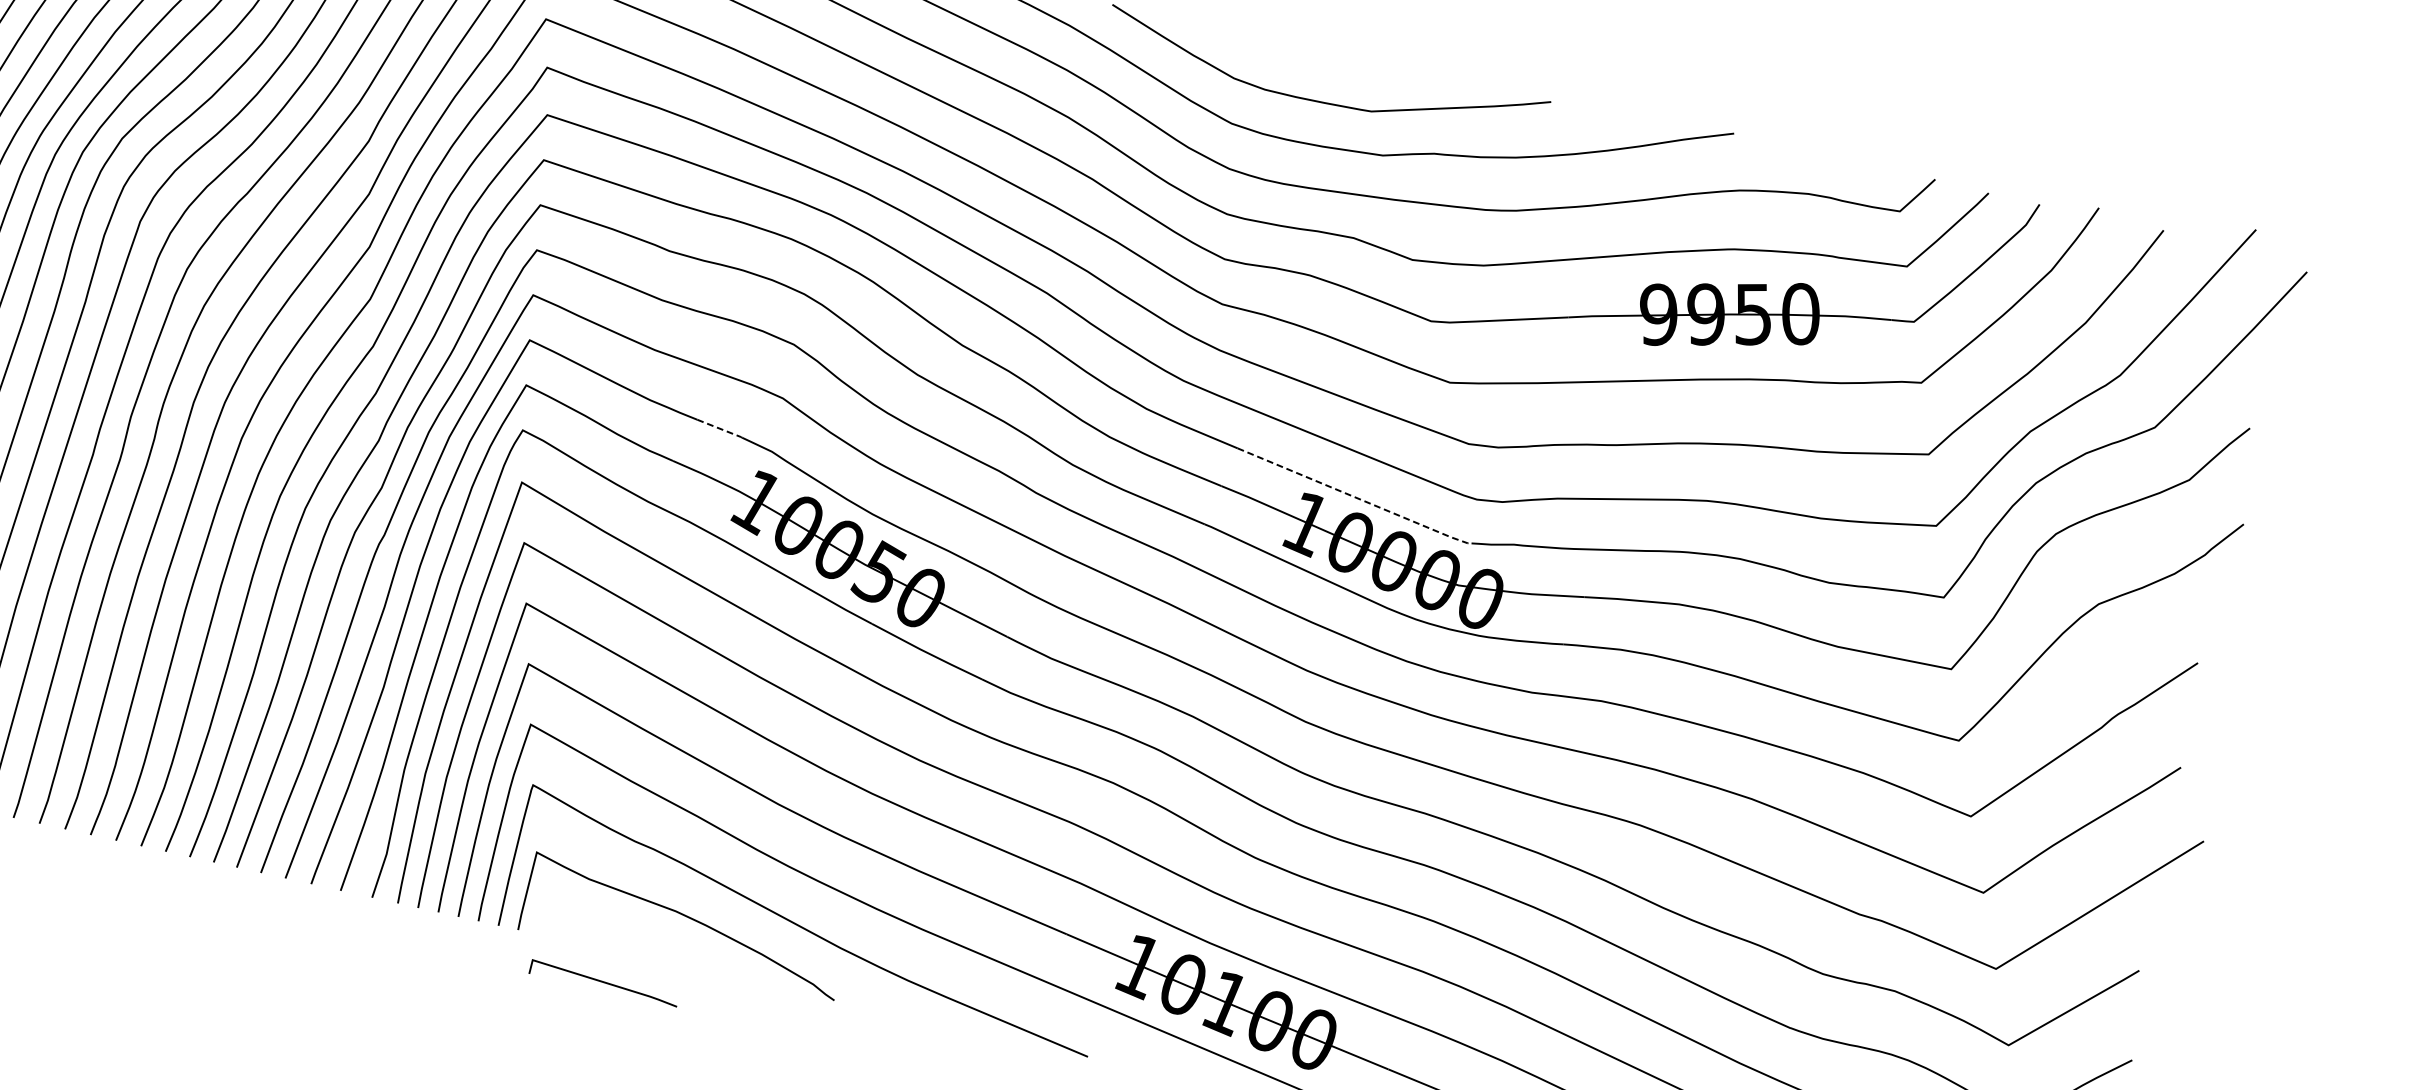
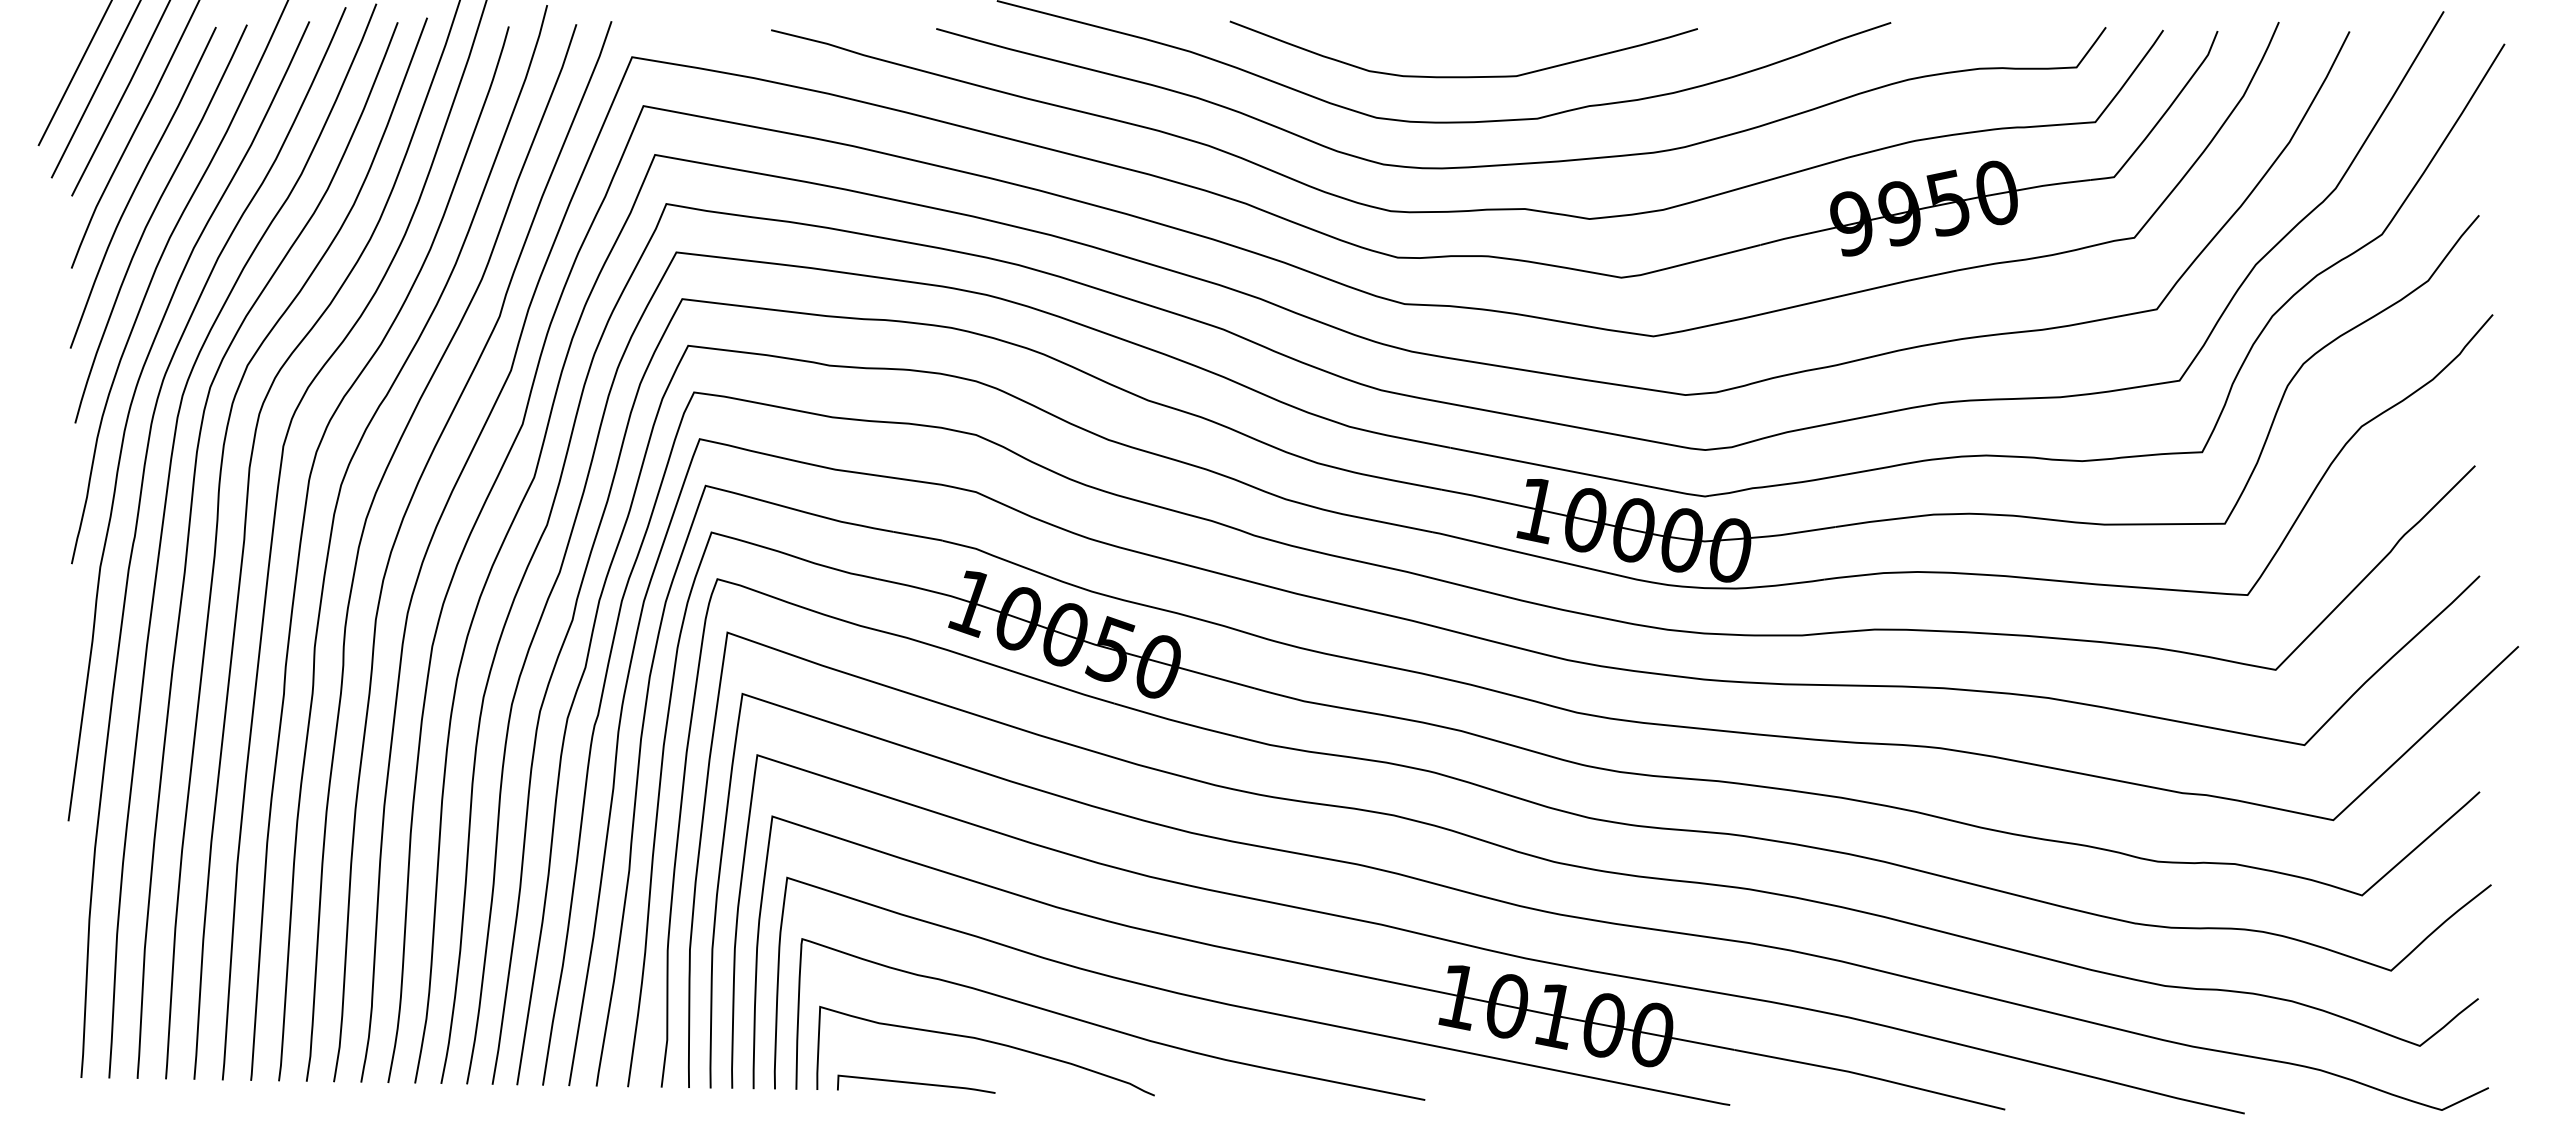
line: (720, 429) -> (918, 536), dashed -> solid
line: (1354, 497) -> (1580, 473), dashed -> solid
line: (604, 982) -> (916, 1083), moved

